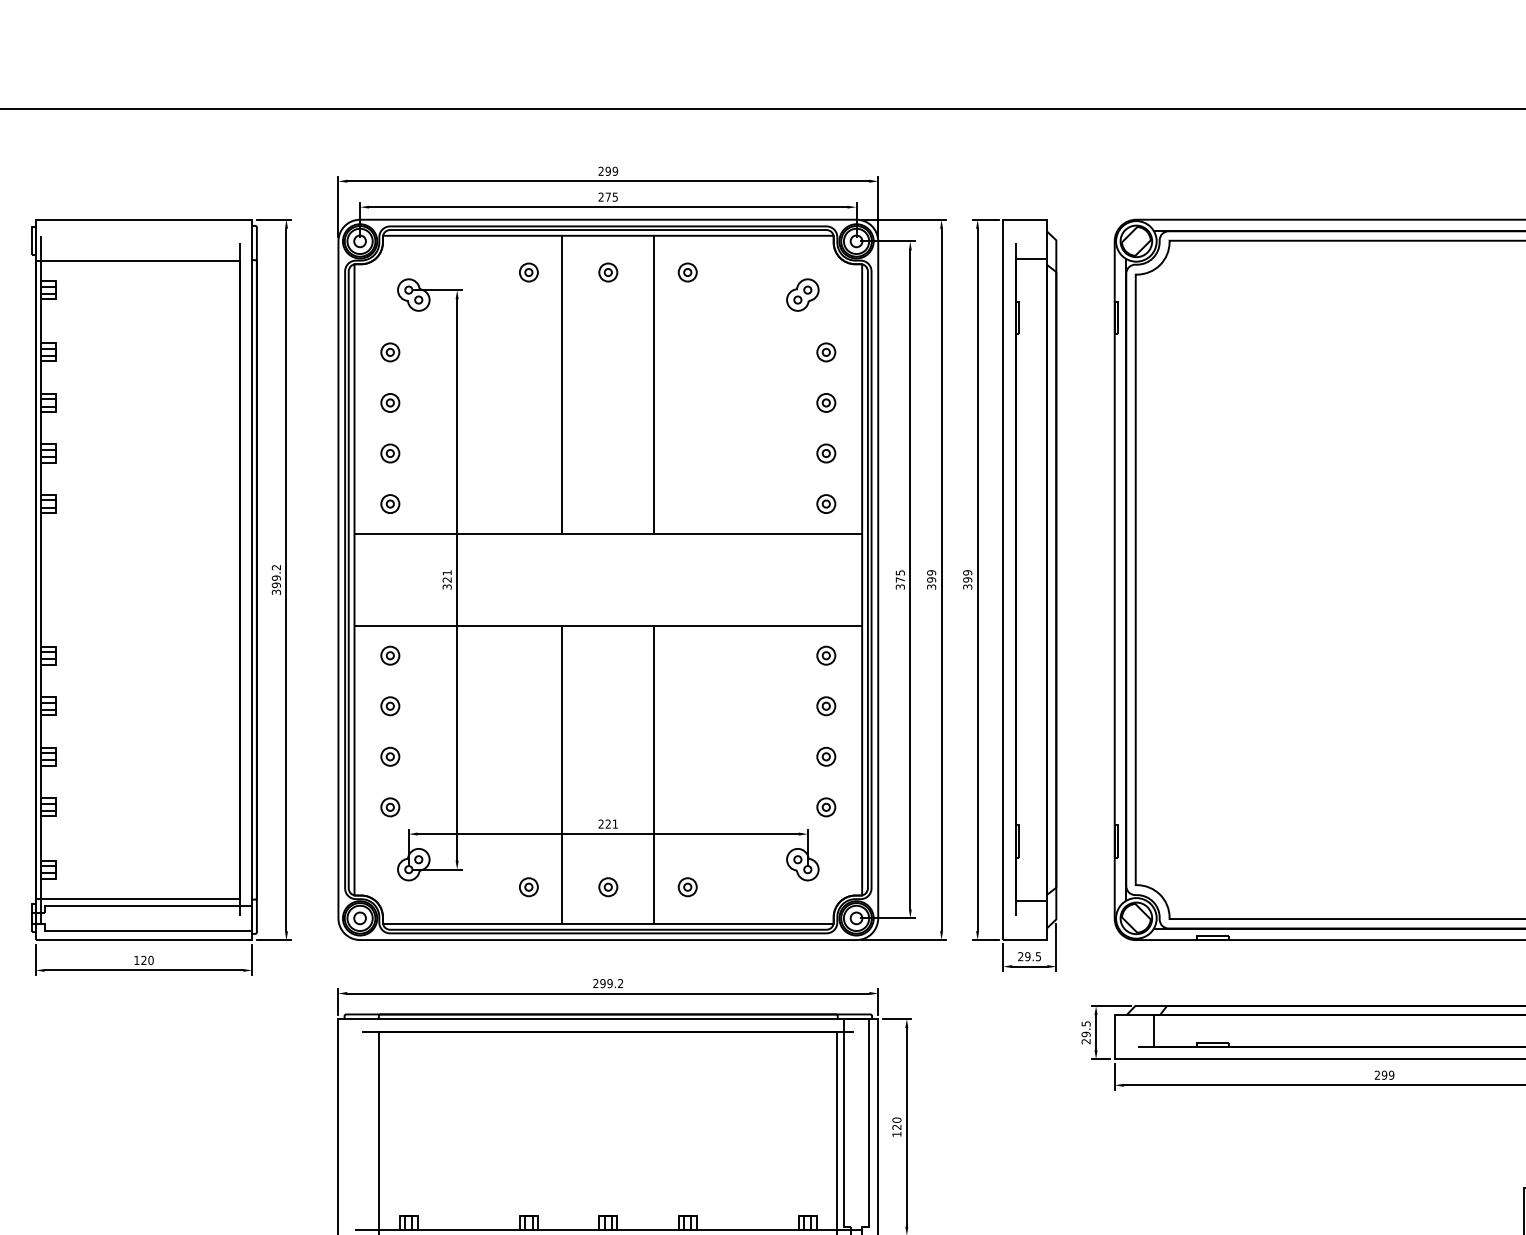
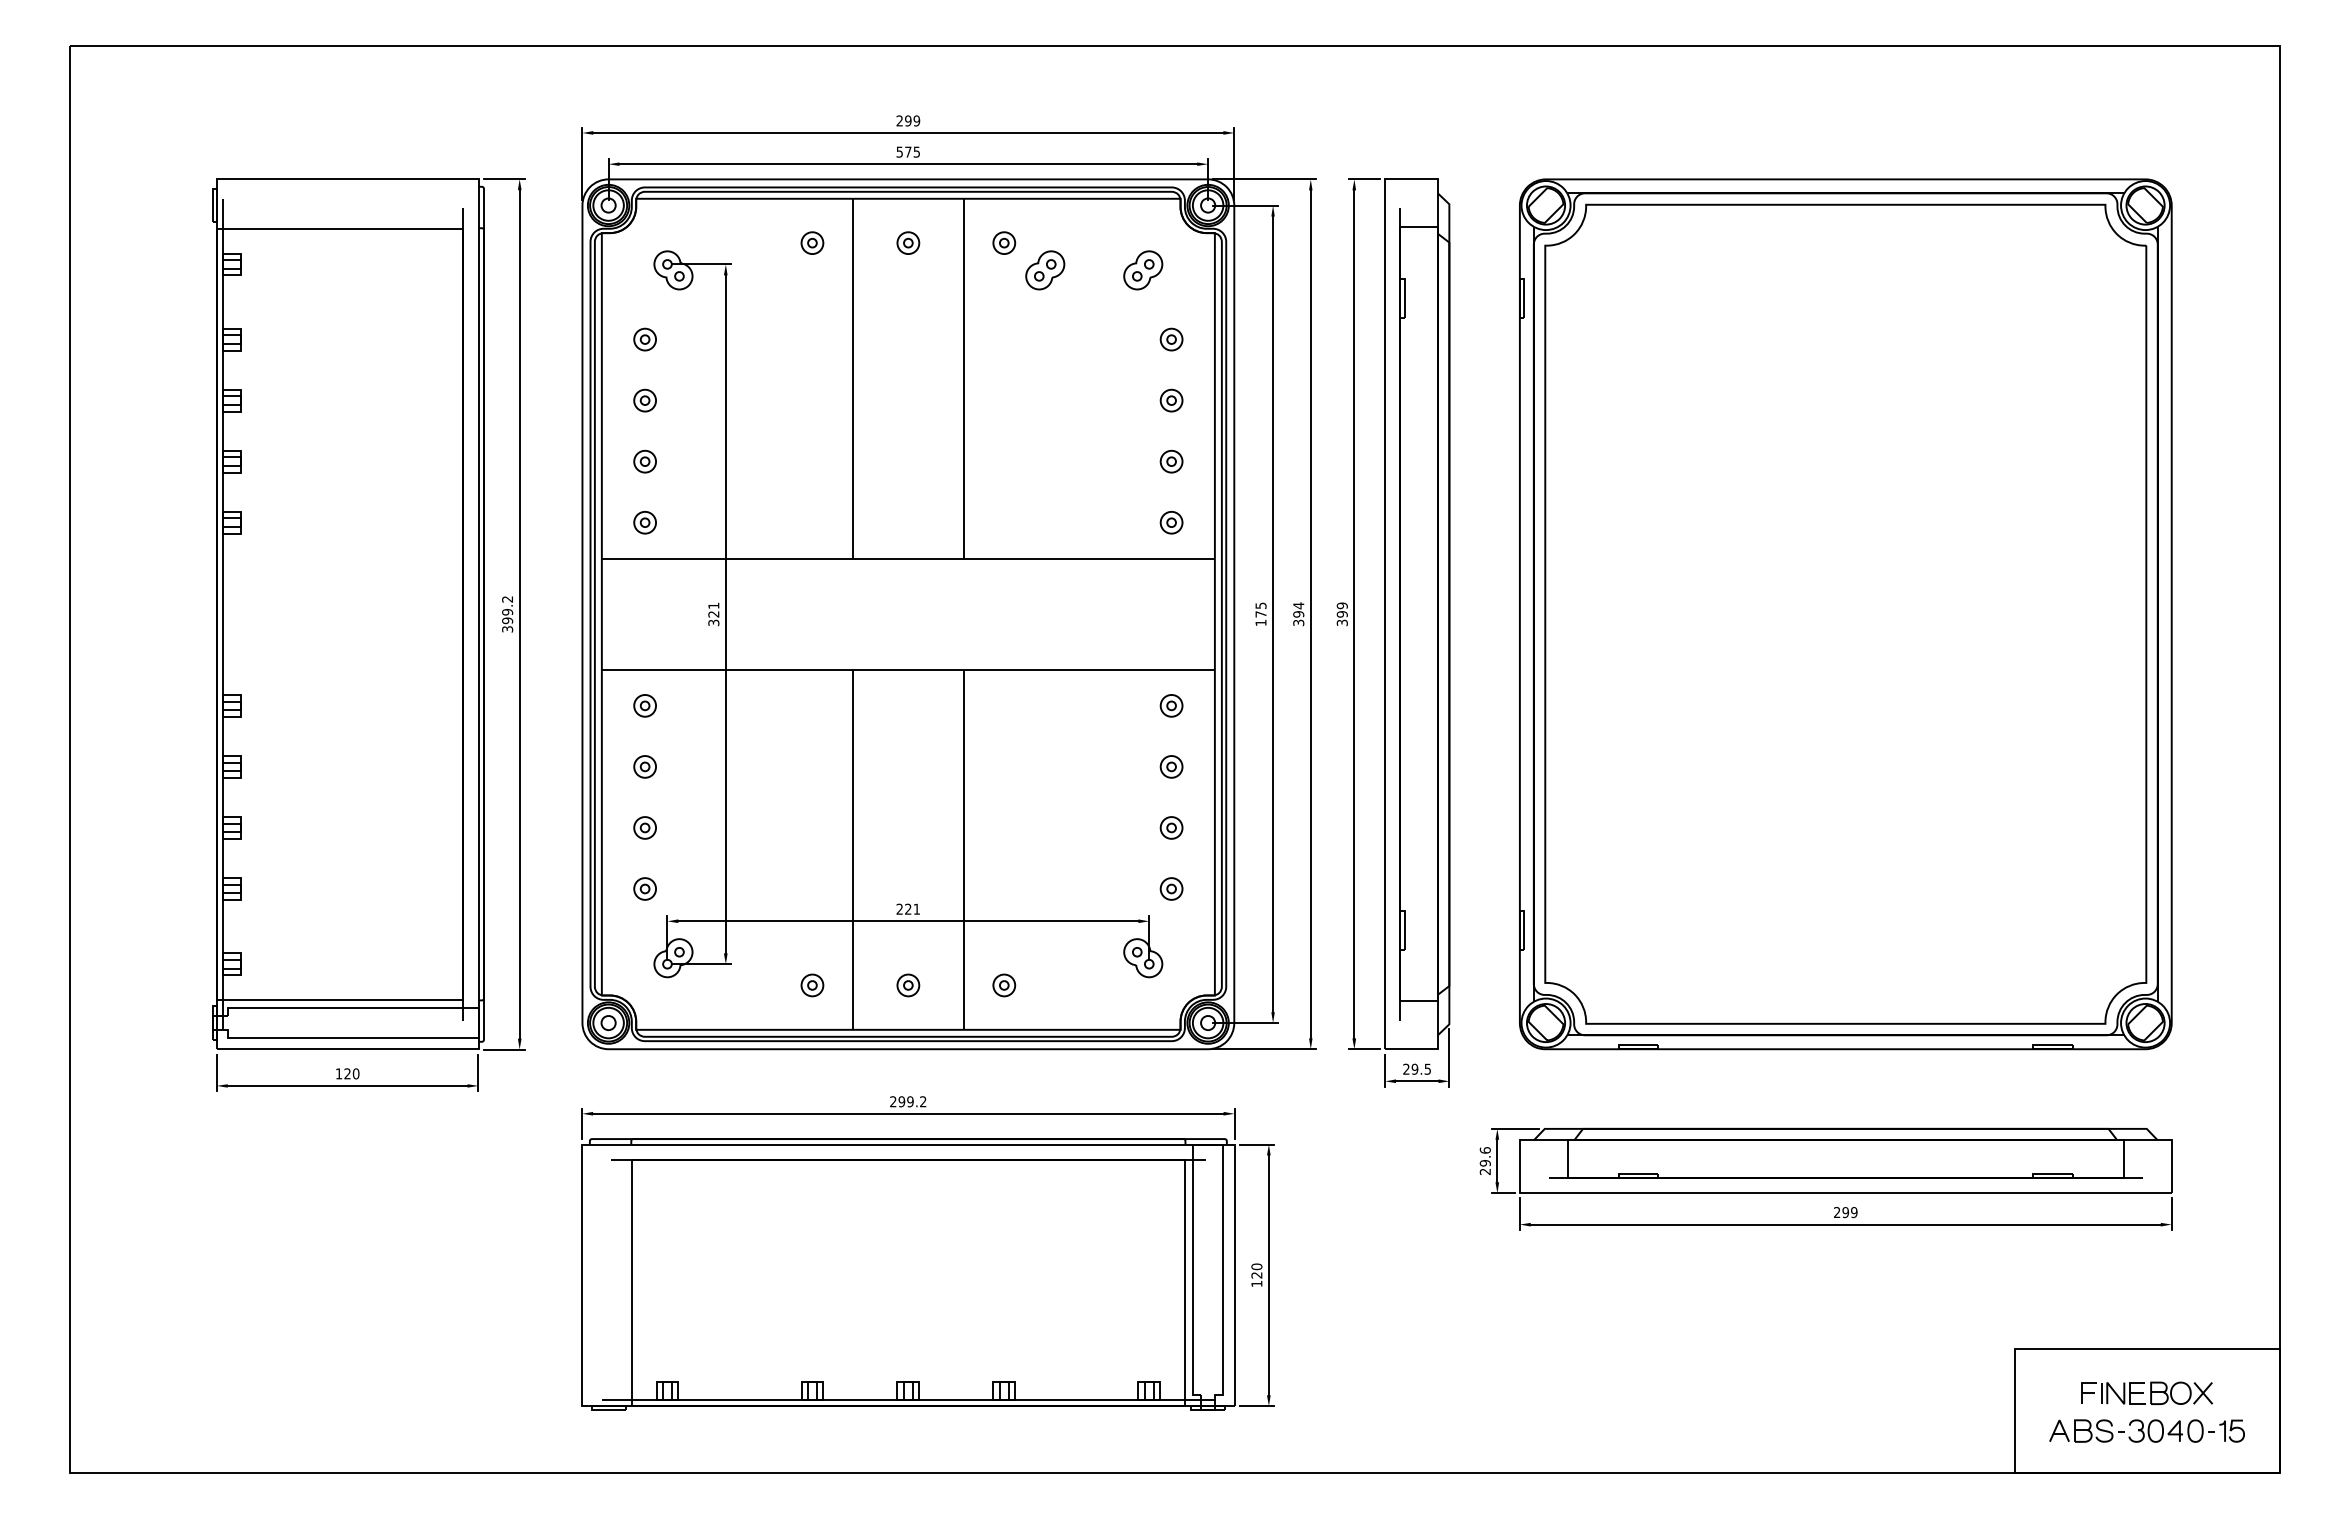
text: (600, 196) -> (899, 151), 275 -> 575
part: (721, 295) -> (1045, 270), added
text: (931, 572) -> (1298, 605), 399 -> 394
text: (899, 586) -> (1260, 622), 375 -> 175
text: (1085, 1023) -> (1484, 1150), 29.5 -> 29.6

